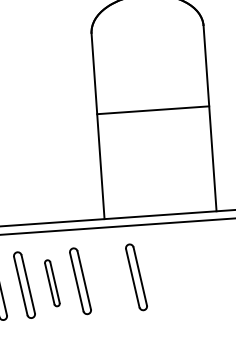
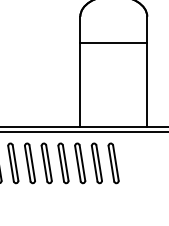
line: (152, 109) -> (113, 42), moved
part: (164, 275) -> (113, 163), added
part: (109, 279) -> (80, 163), added
part: (52, 283) -> (46, 163), size x1.43

